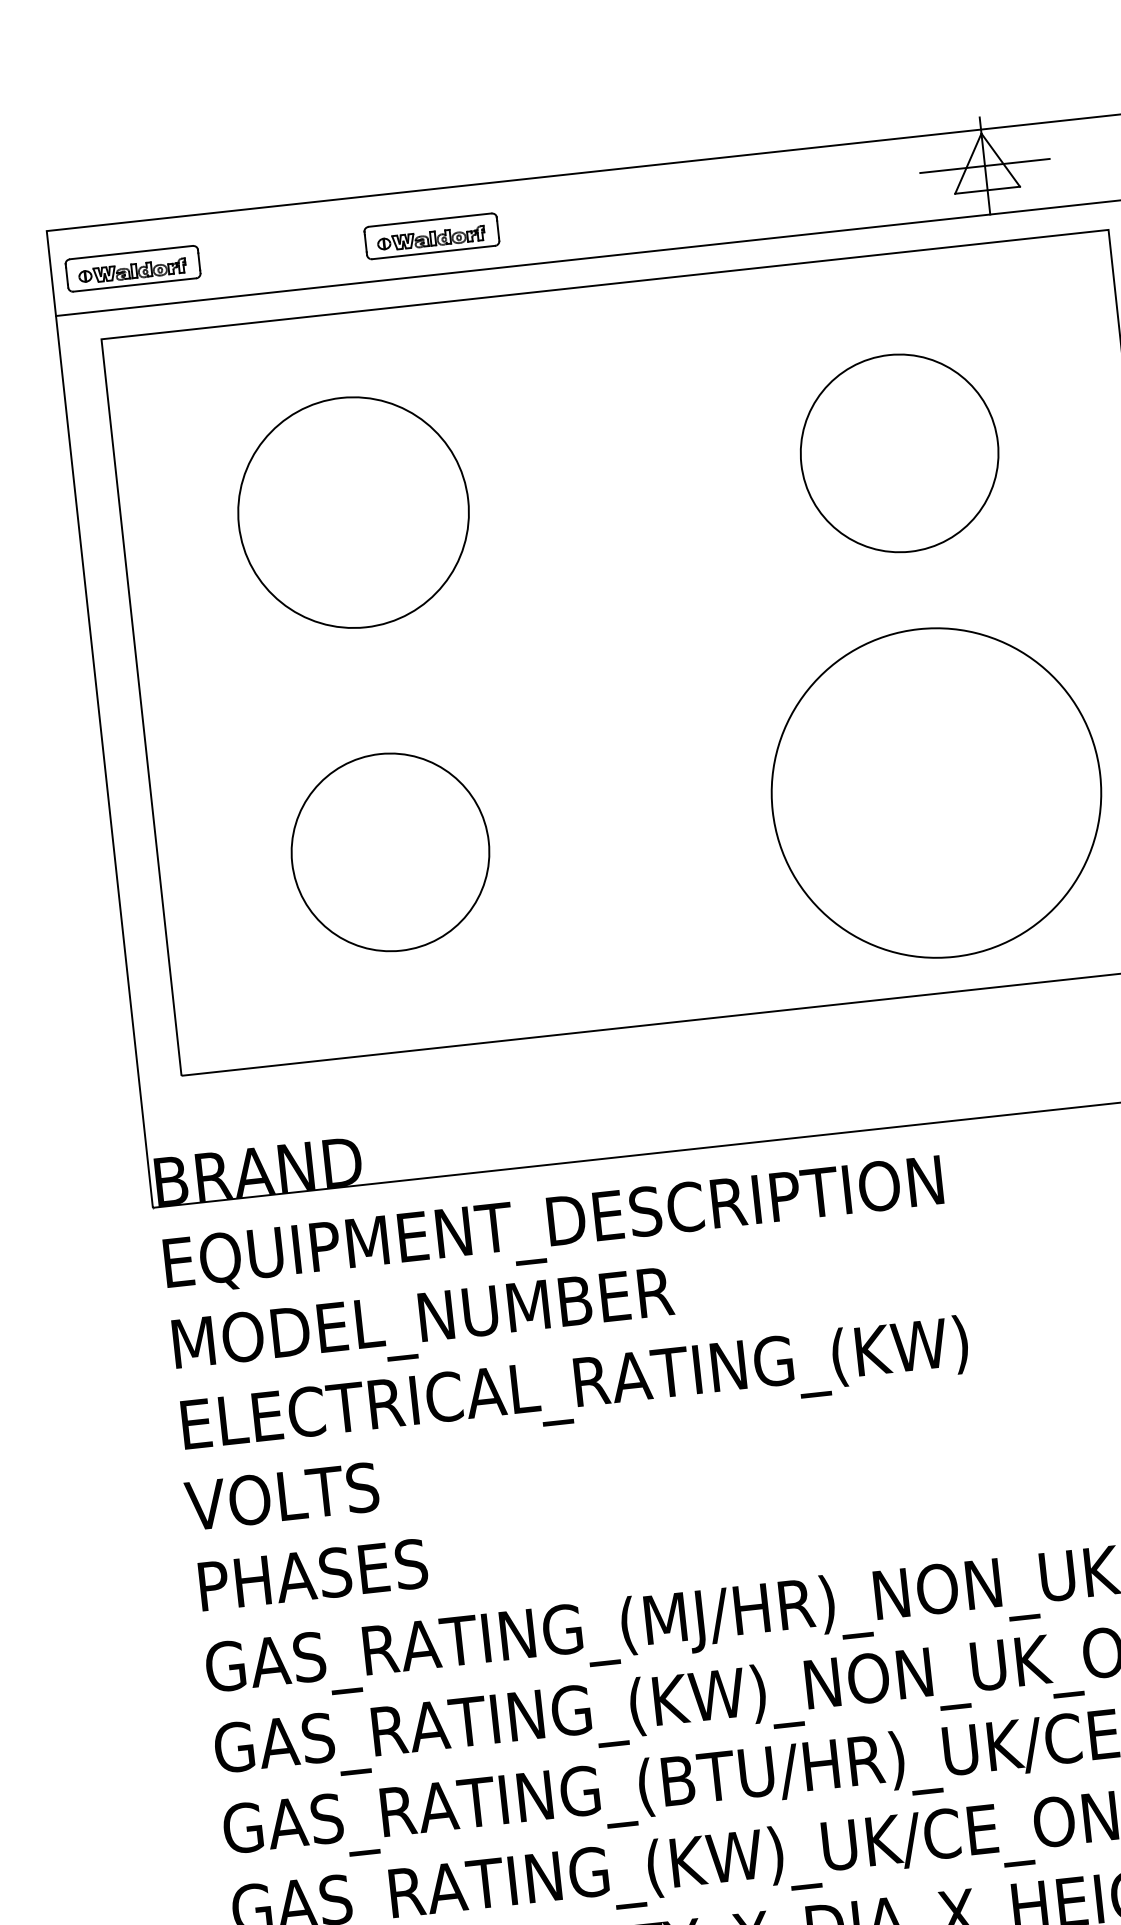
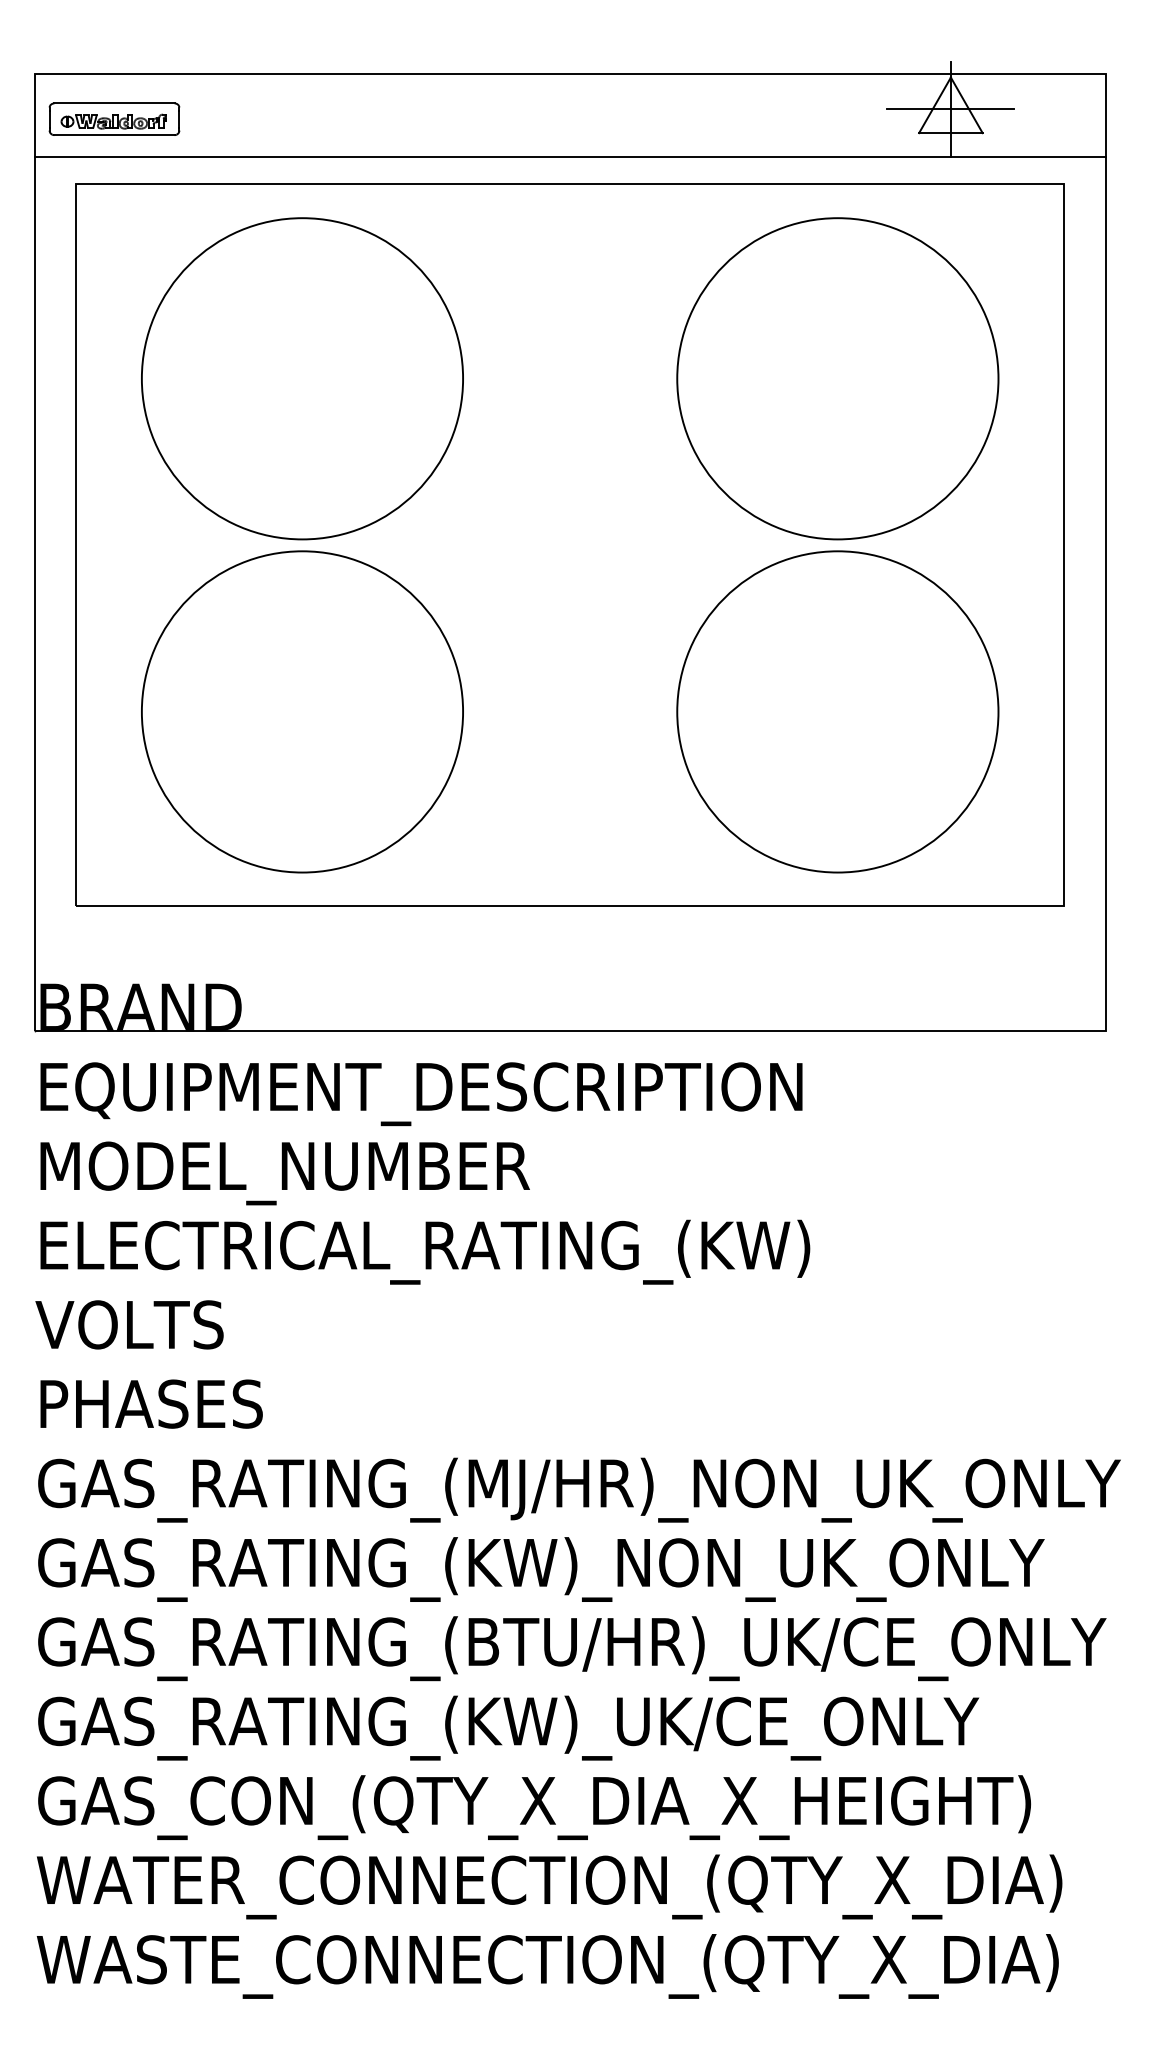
part: (431, 235) -> (407, 118), removed
circle: (899, 453) -> (837, 378), size x1.67
circle: (353, 512) -> (302, 378), size x1.43
circle: (390, 851) -> (302, 711), size x1.67

